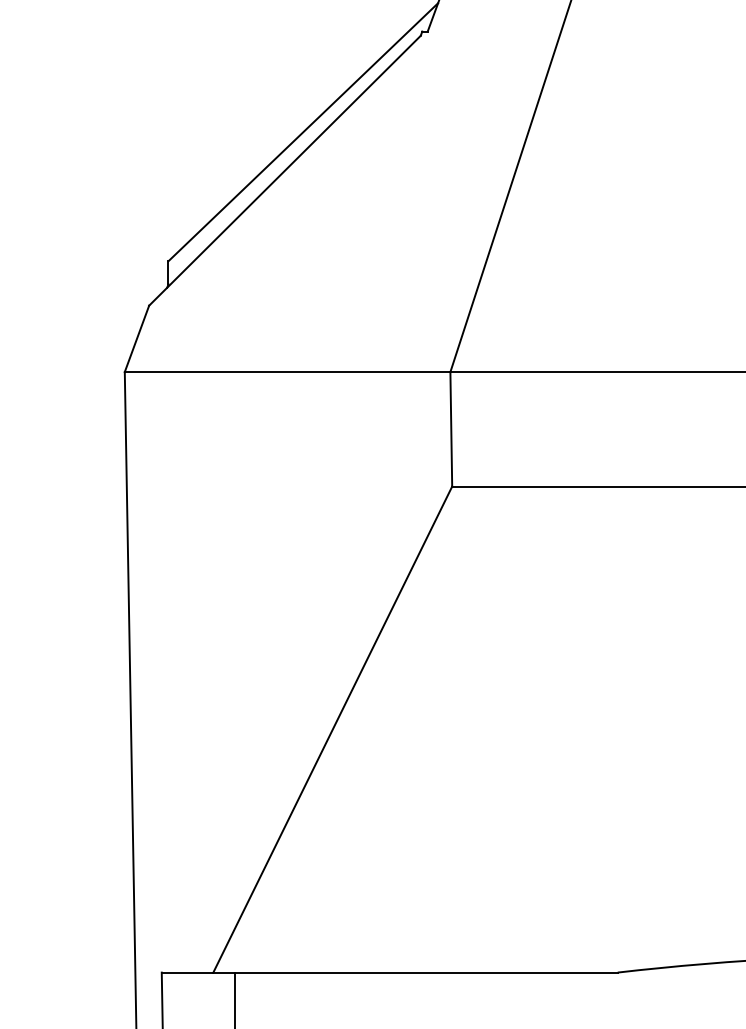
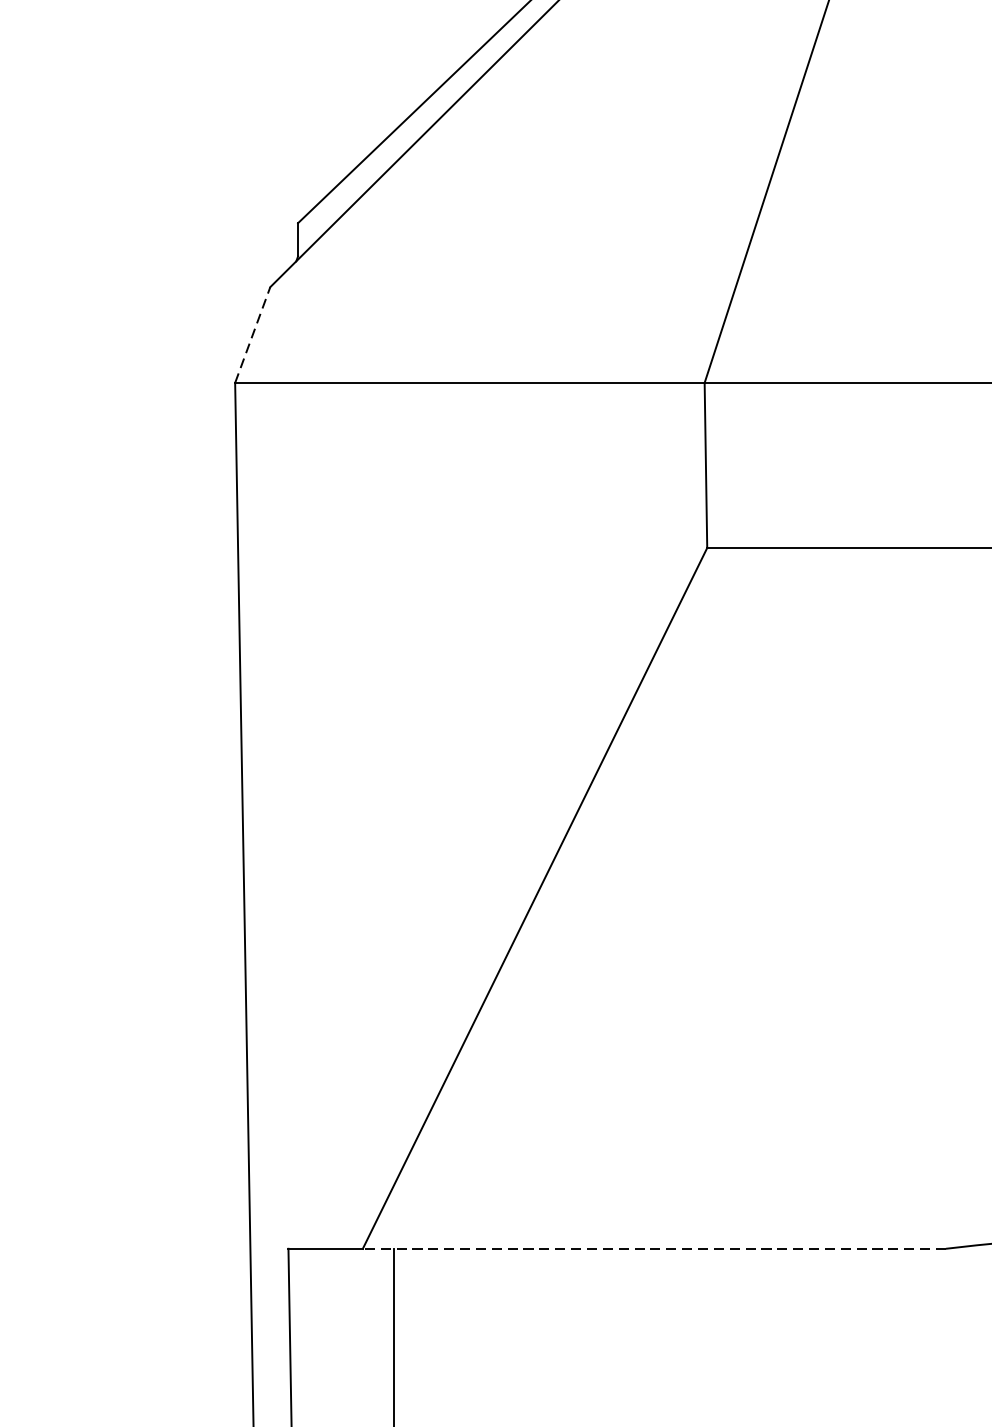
line: (137, 338) -> (253, 334), solid -> dashed
line: (415, 972) -> (654, 1248), solid -> dashed

